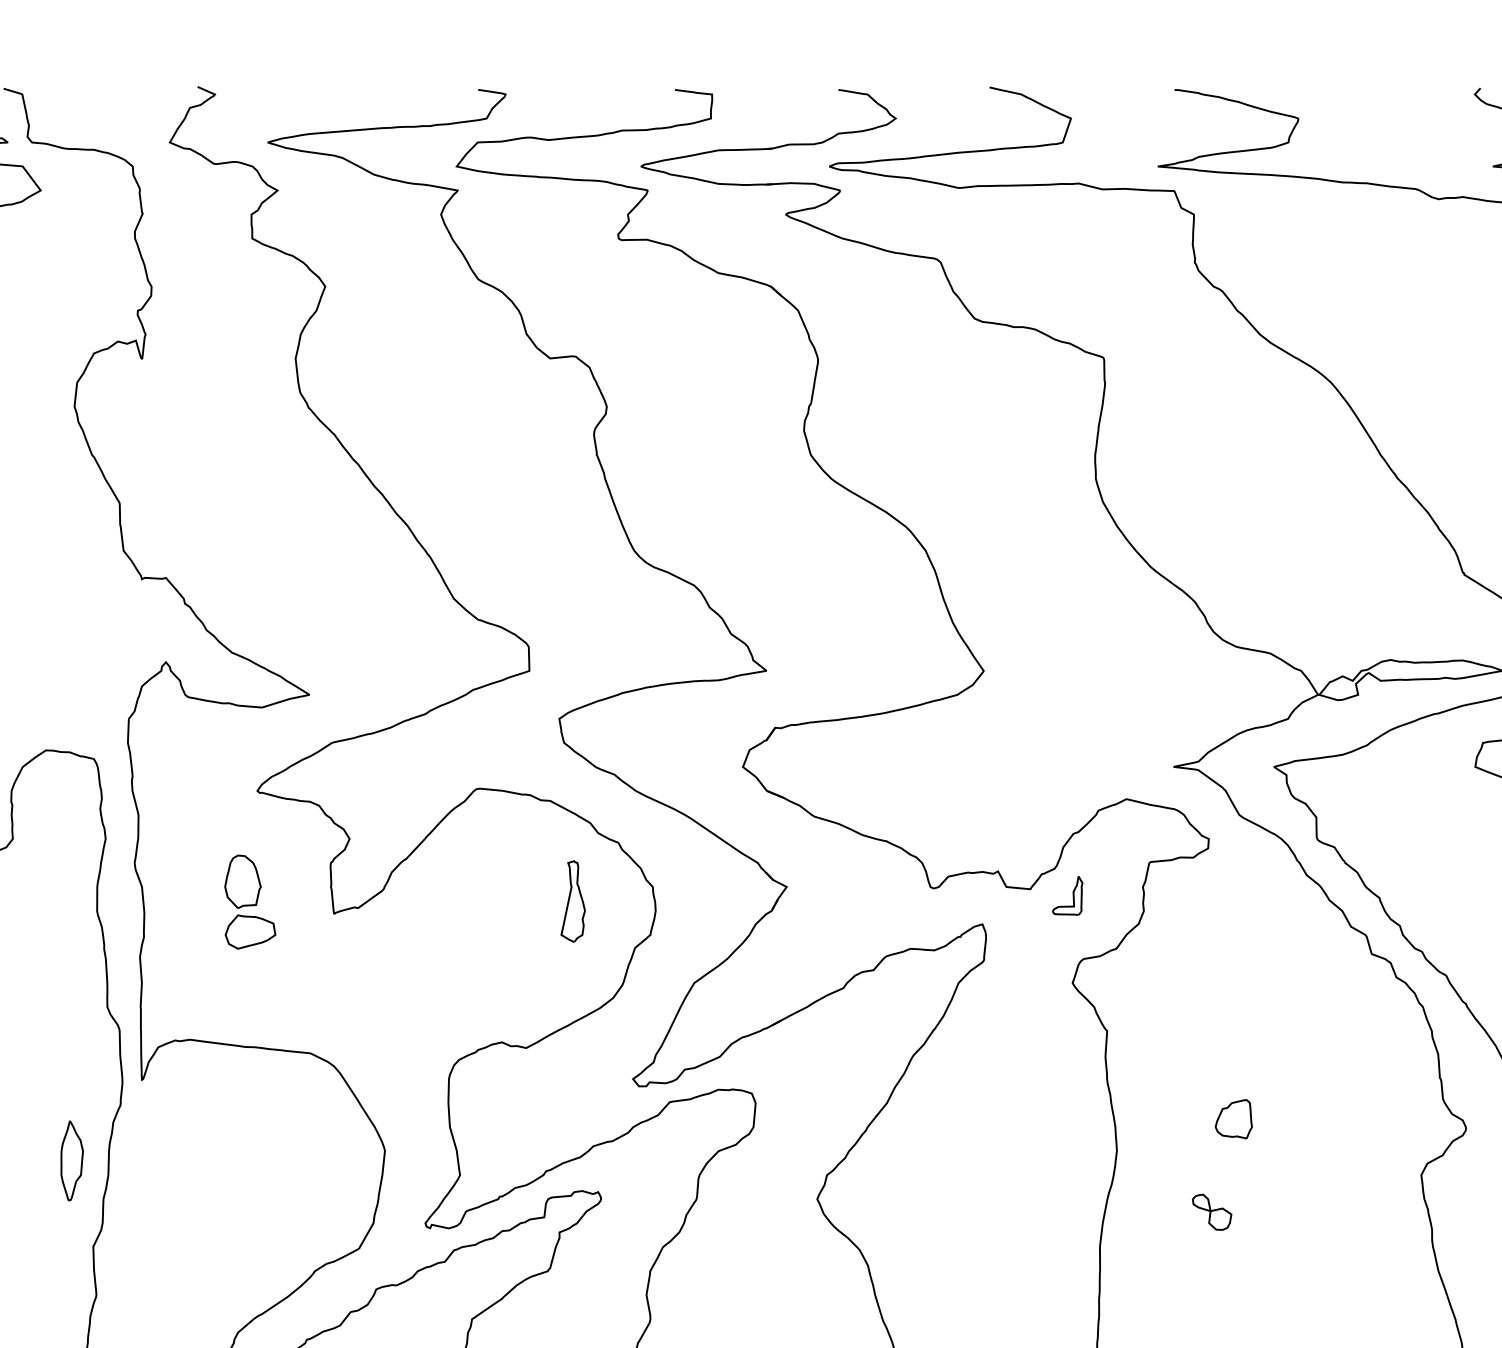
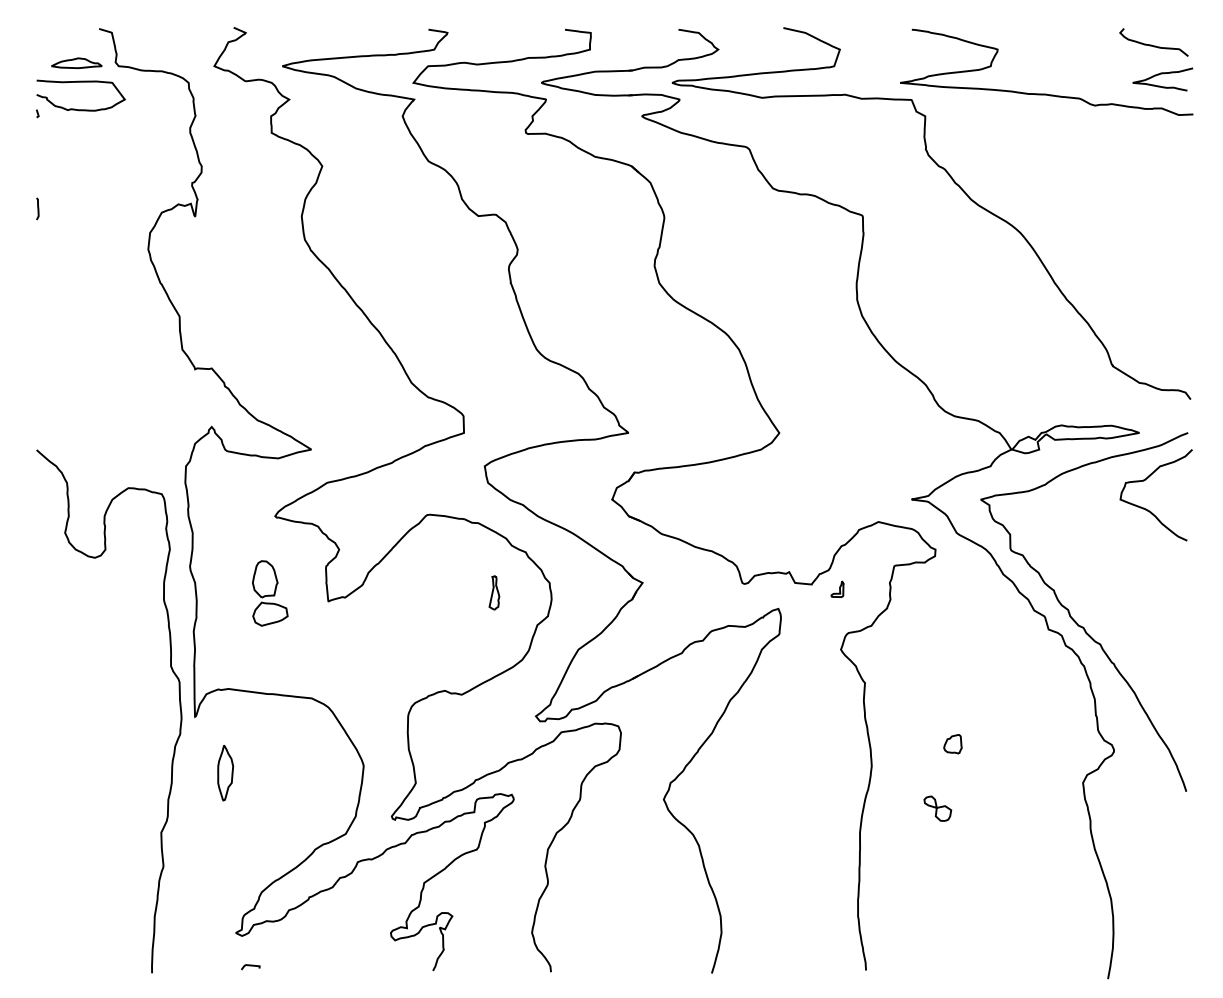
part: (1067, 896) -> (837, 589), size x0.6
part: (573, 900) -> (494, 592), size x0.6
part: (1233, 1119) -> (952, 744), size x0.7
part: (71, 1161) -> (225, 773), moved

